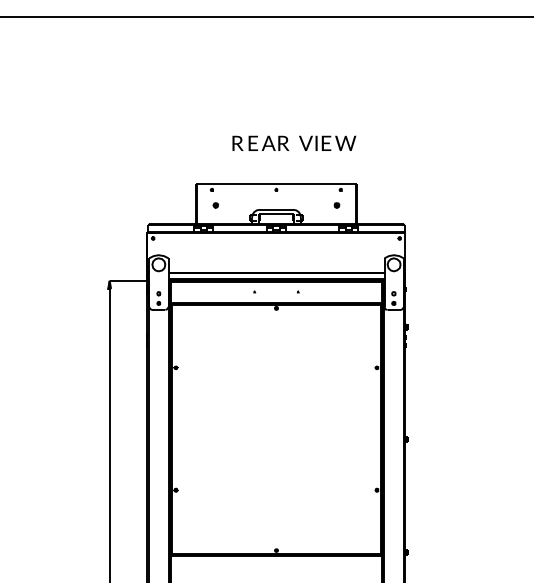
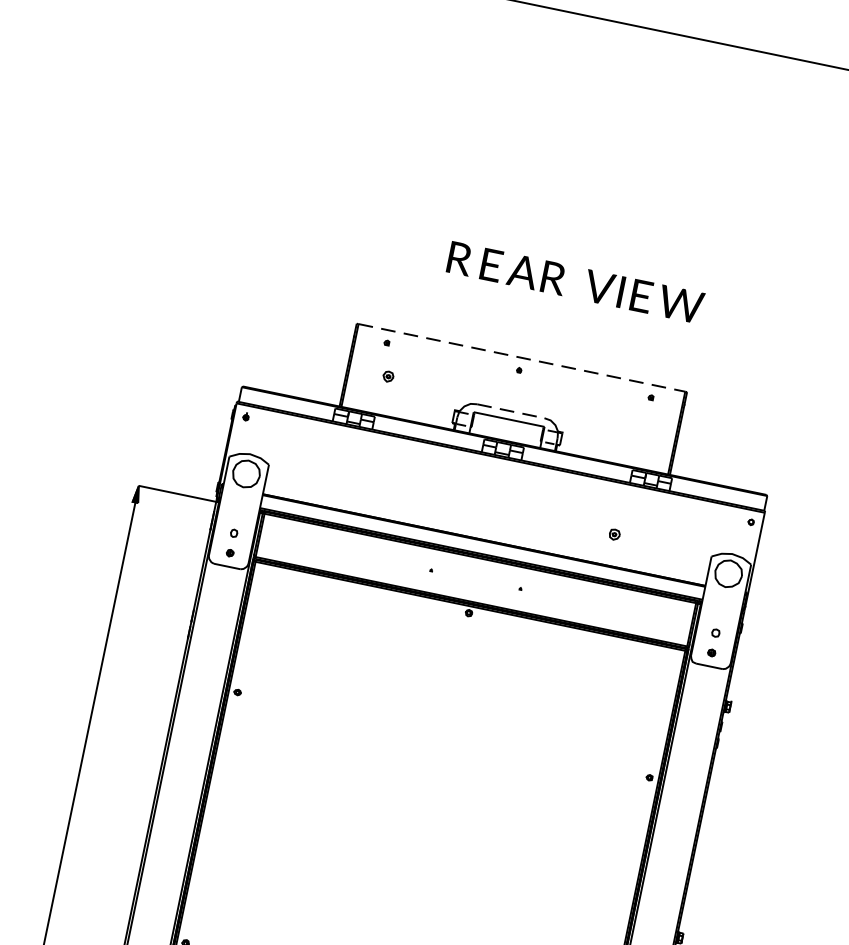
line: (276, 183) -> (522, 357), solid -> dashed
part: (336, 205) -> (613, 534), moved
line: (277, 209) -> (513, 410), solid -> dashed

